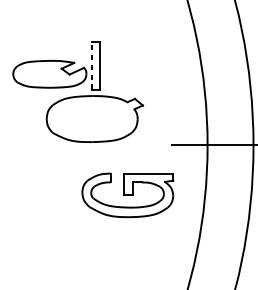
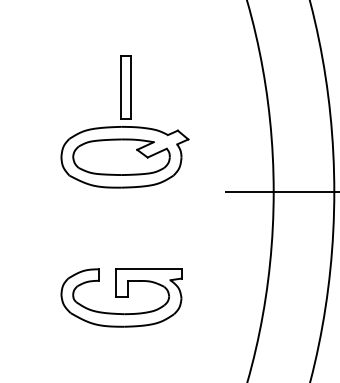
line: (92, 65) -> (121, 86), dashed -> solid
part: (49, 73) -> (121, 156), moved
part: (127, 195) -> (121, 297), moved

